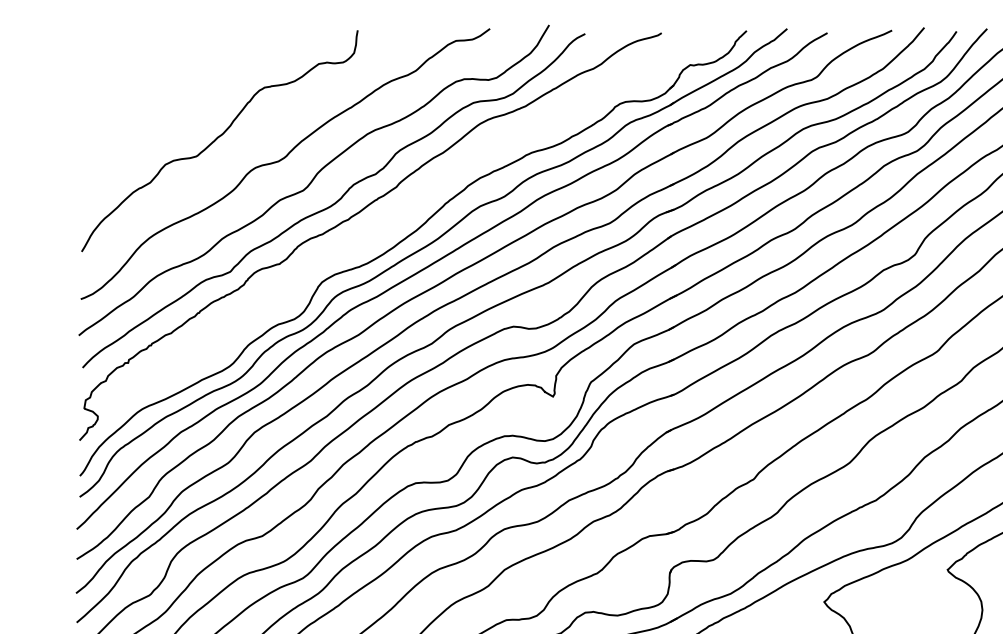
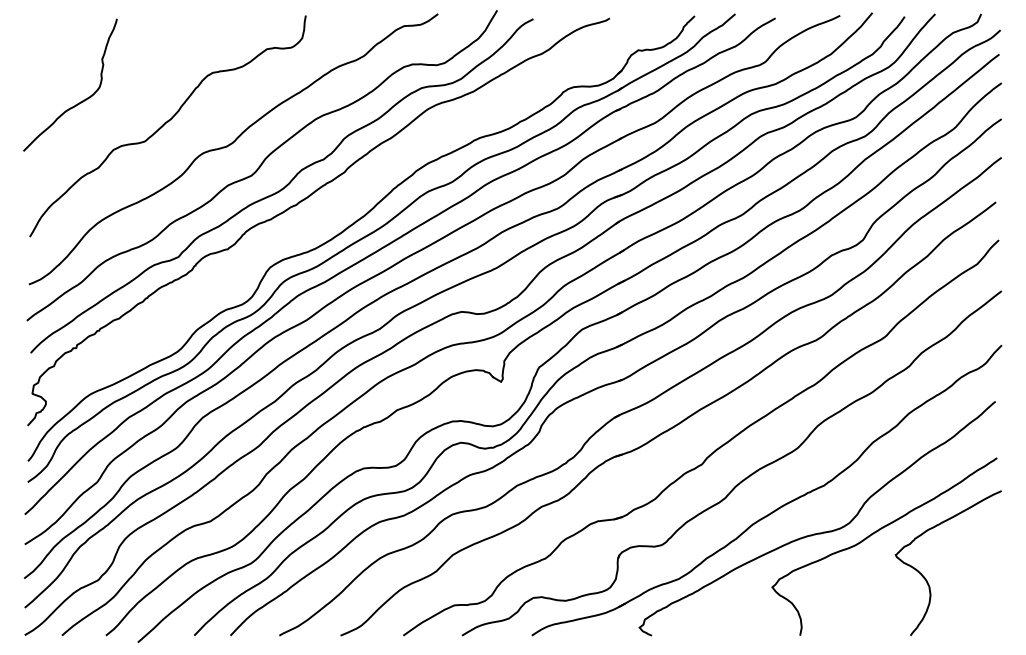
curve: (132, 116) -> (80, 101), added

